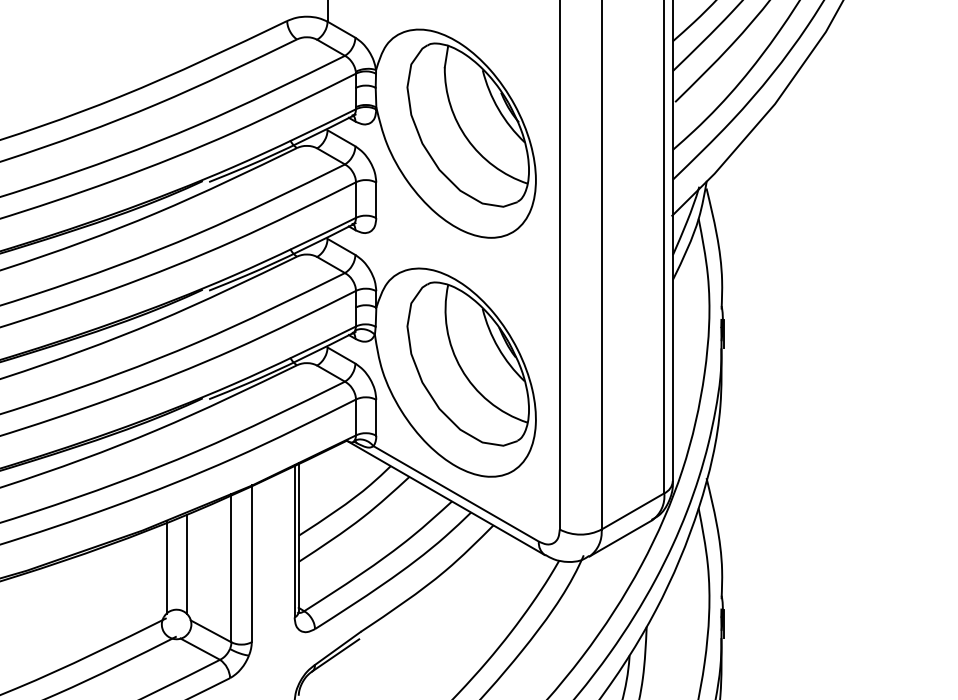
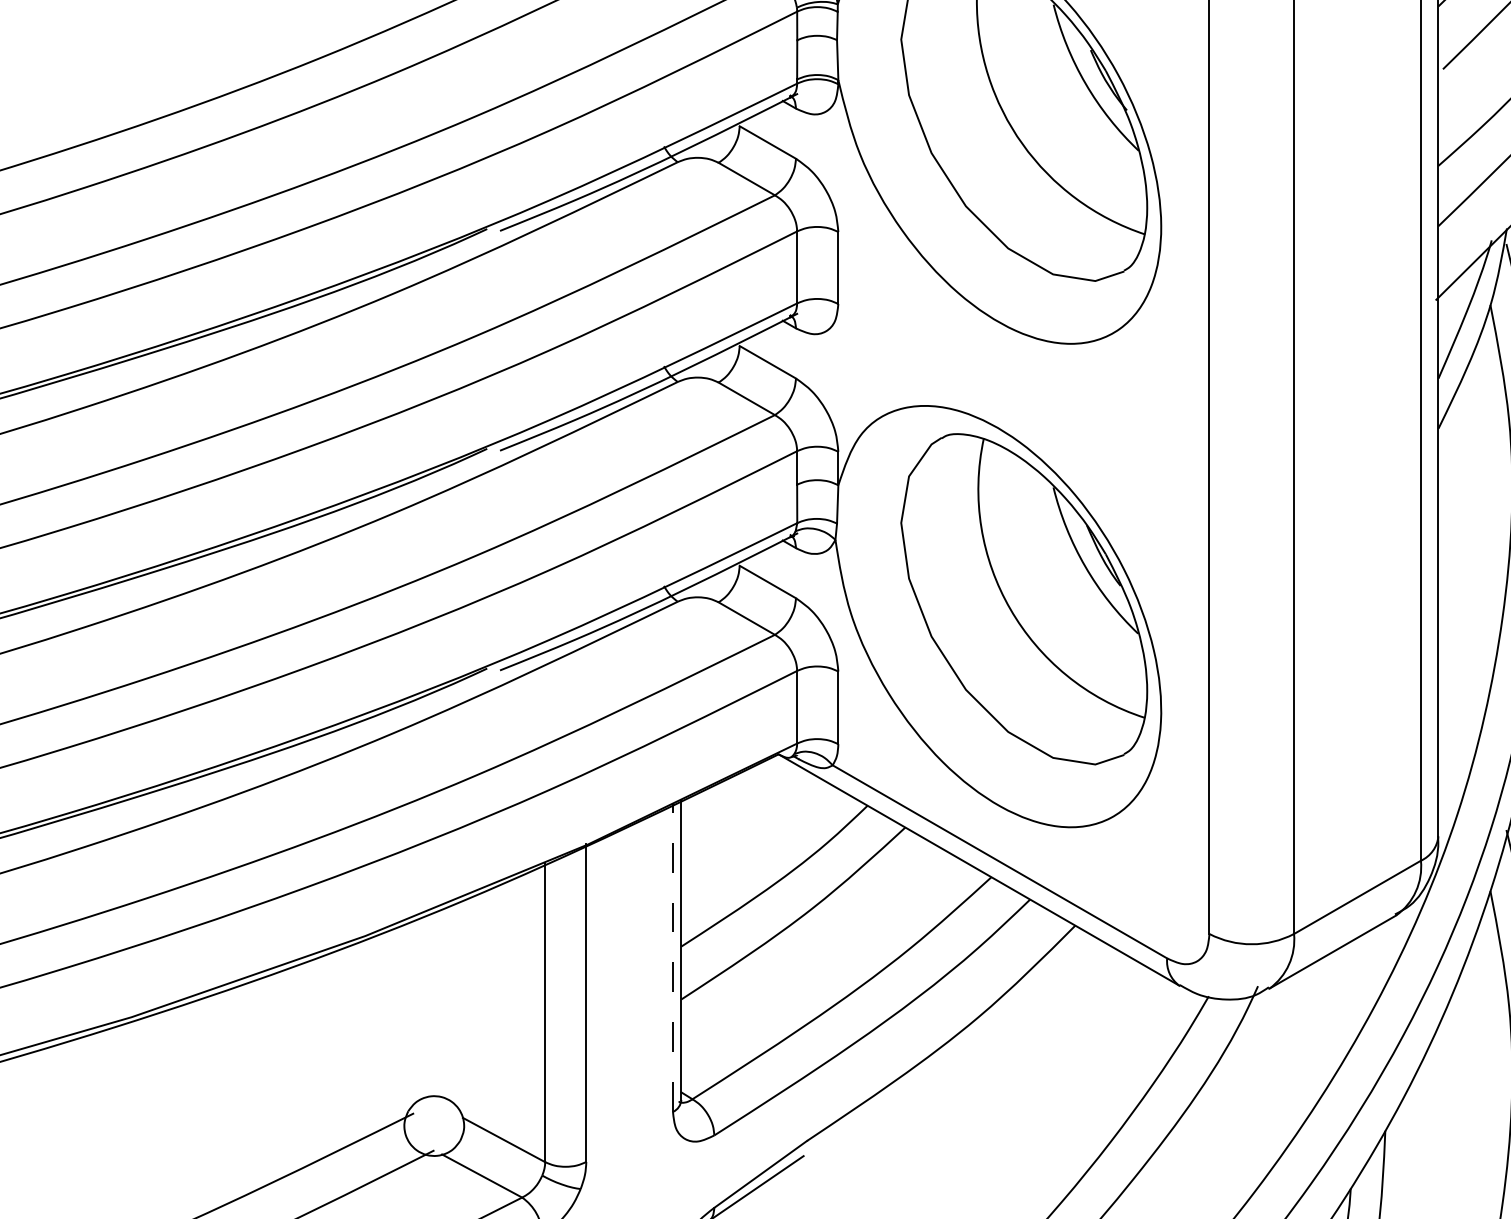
line: (294, 540) -> (672, 956), solid -> dashed
line: (186, 563) -> (454, 1002), removed
line: (166, 567) -> (413, 1010), removed

